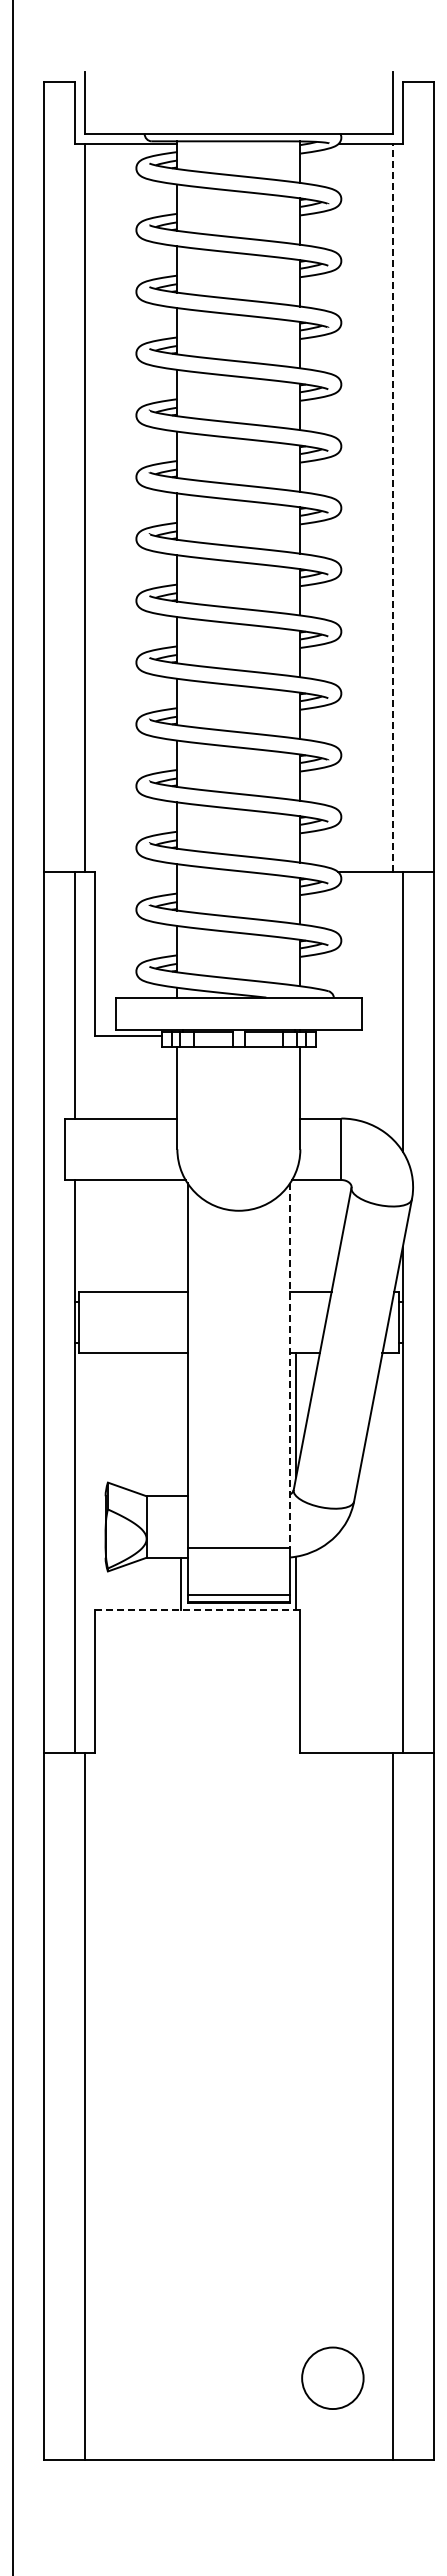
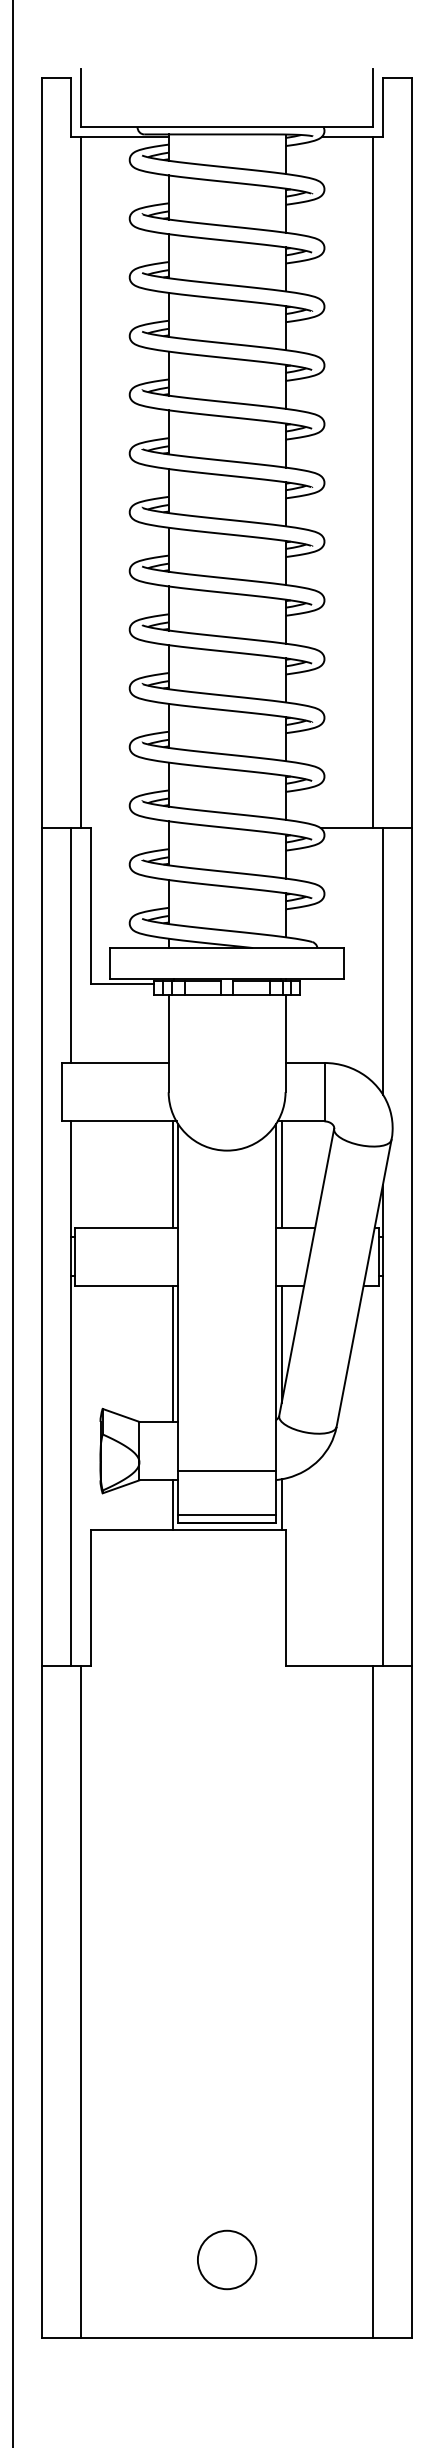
line: (392, 507) -> (373, 482), dashed -> solid
line: (181, 1235) -> (172, 1174), added
line: (296, 1235) -> (281, 1174), added
line: (290, 1366) -> (276, 1298), dashed -> solid
line: (181, 1424) -> (172, 1353), added
line: (197, 1609) -> (187, 1529), dashed -> solid
circle: (332, 2377) -> (226, 2259), moved

